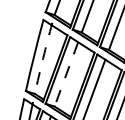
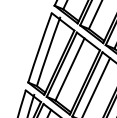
arc: (43, 58) -> (48, 51), dashed -> solid
line: (66, 74) -> (70, 69), dashed -> solid

